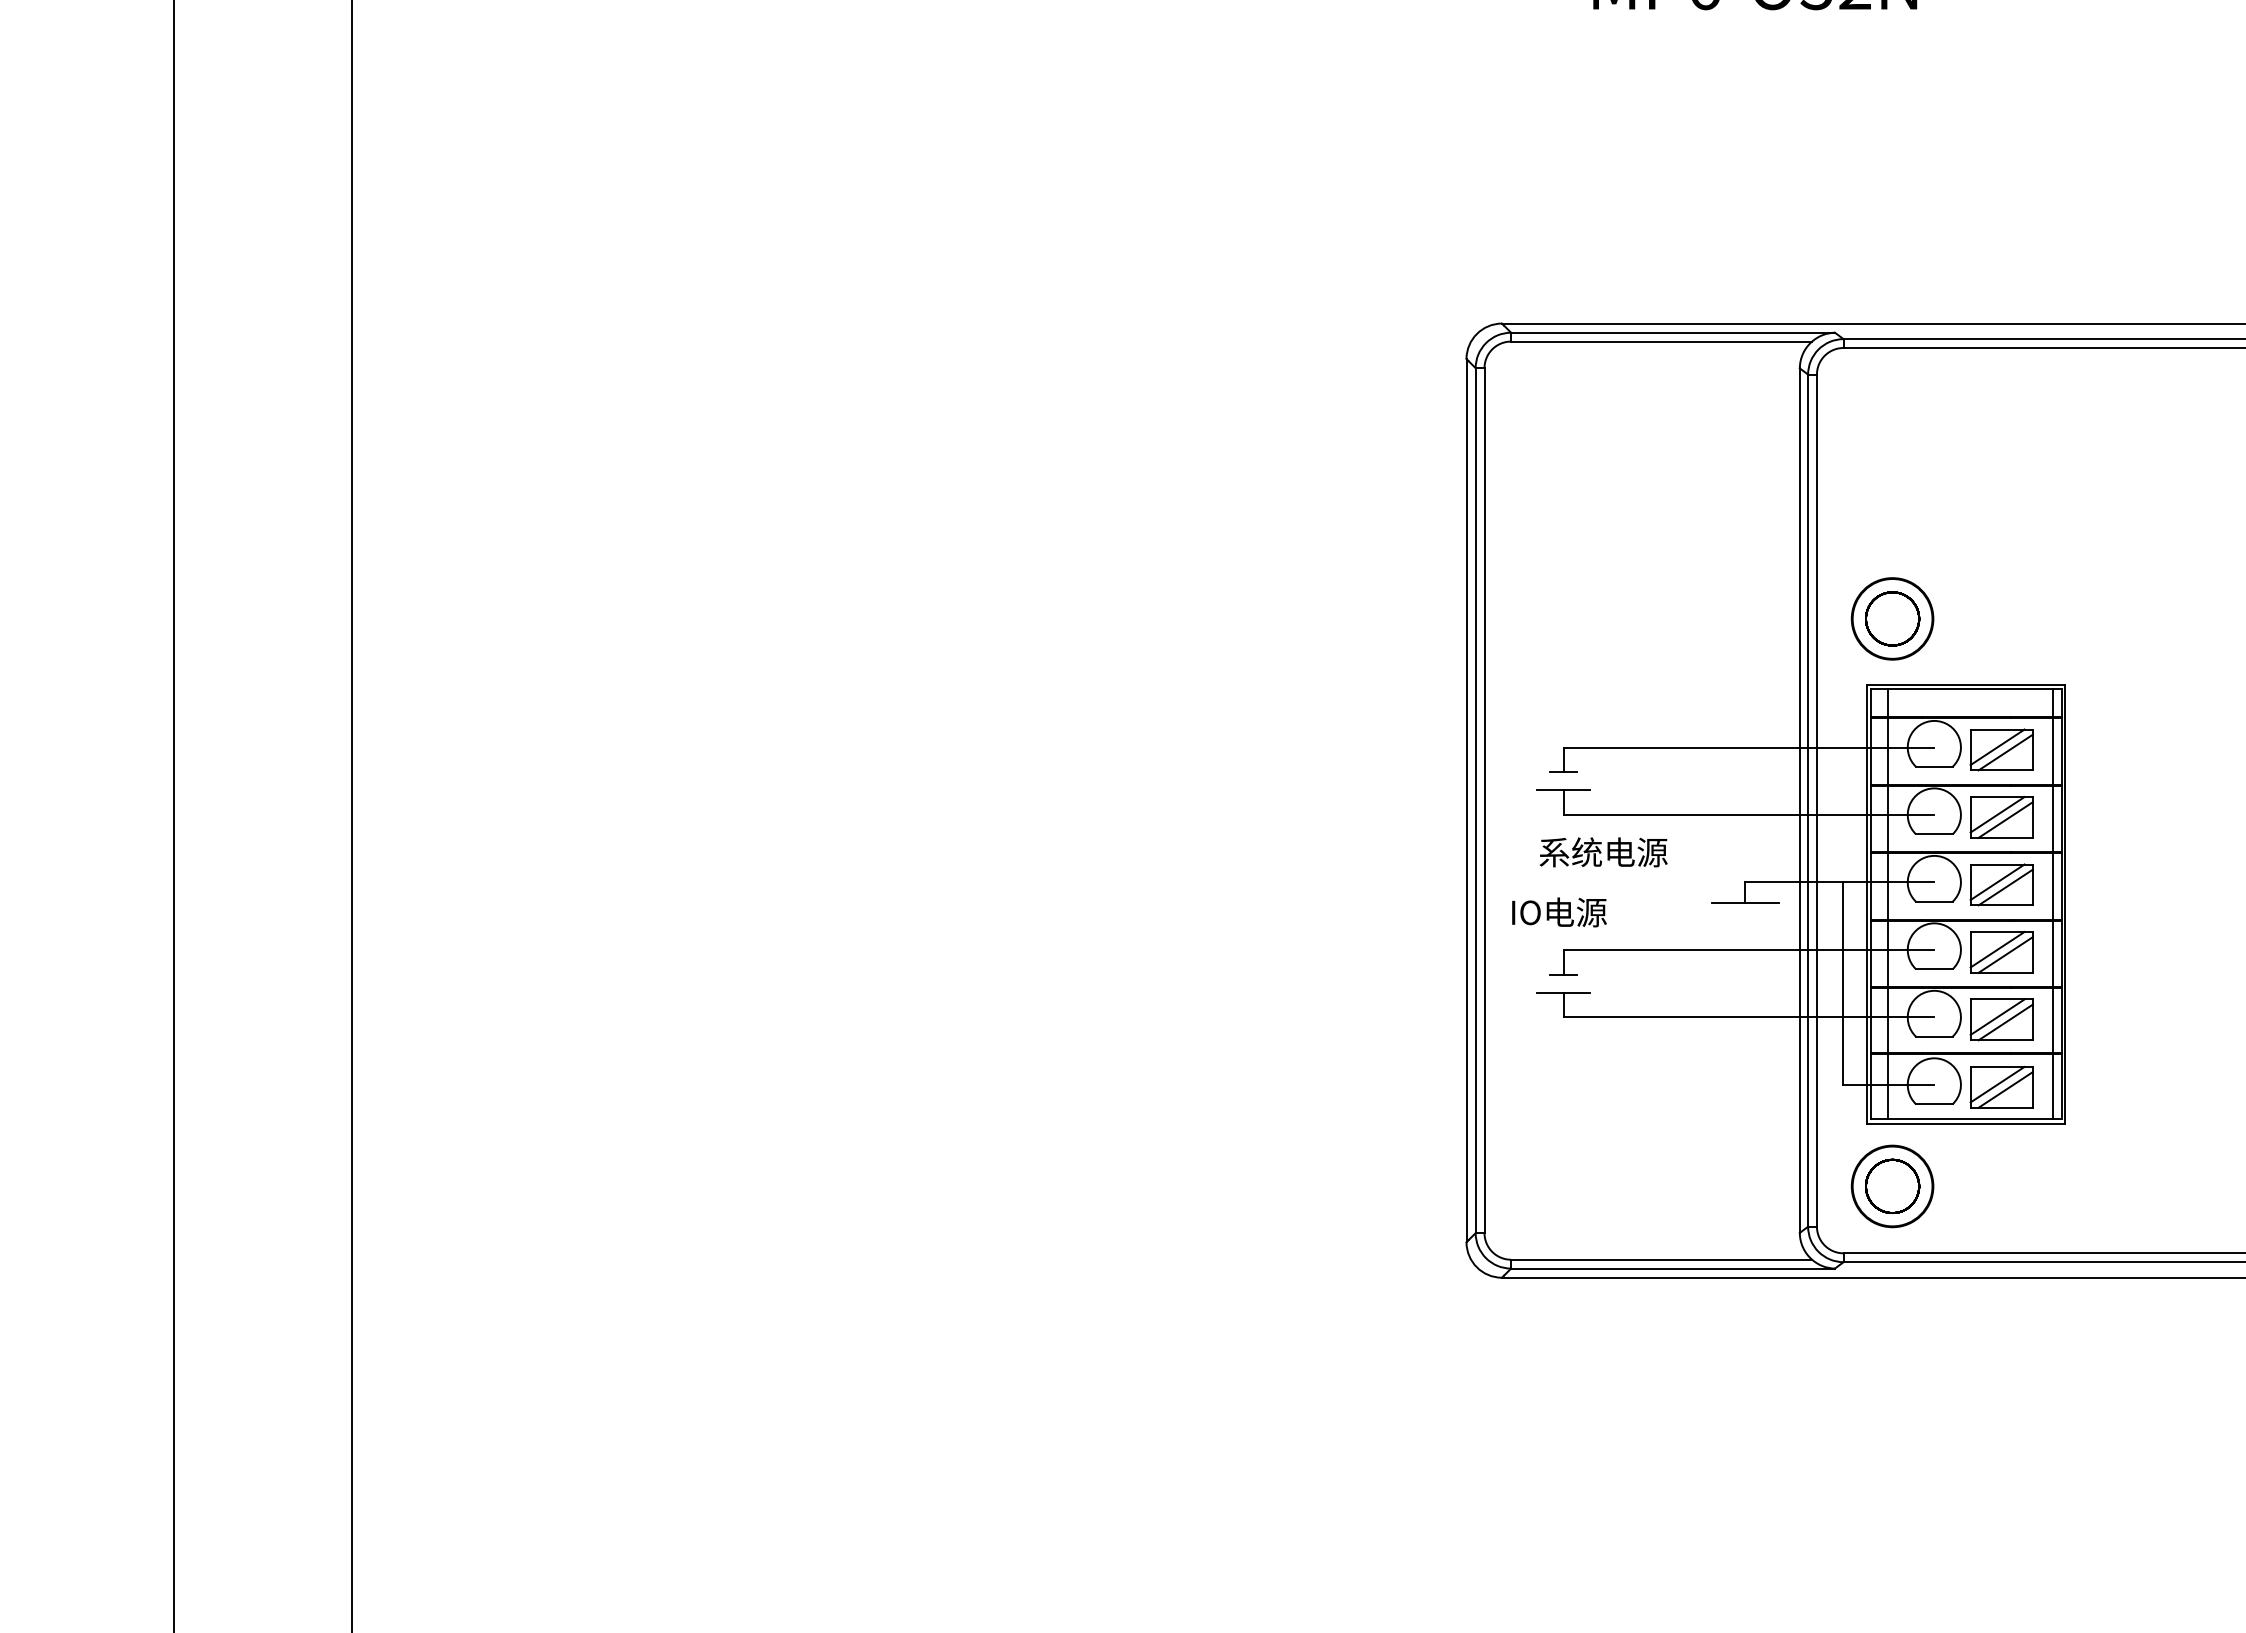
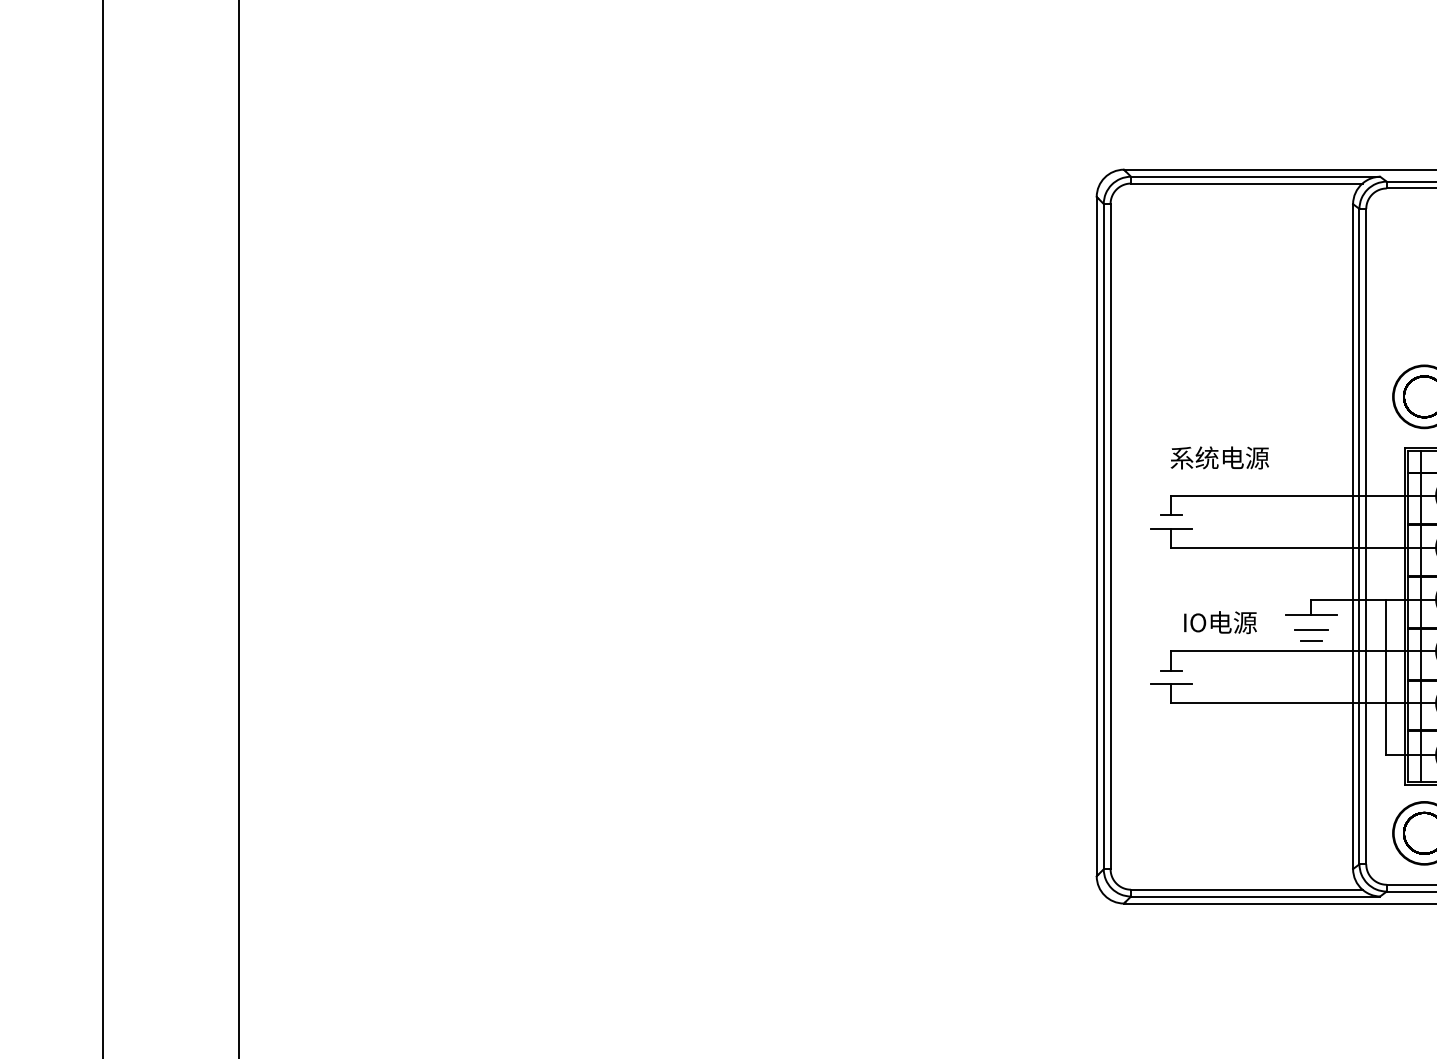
text: (1603, 852) -> (1219, 458), moved
text: (1559, 912) -> (1220, 622), moved
line: (1745, 921) -> (1311, 629), added
line: (1745, 936) -> (1311, 641), added

